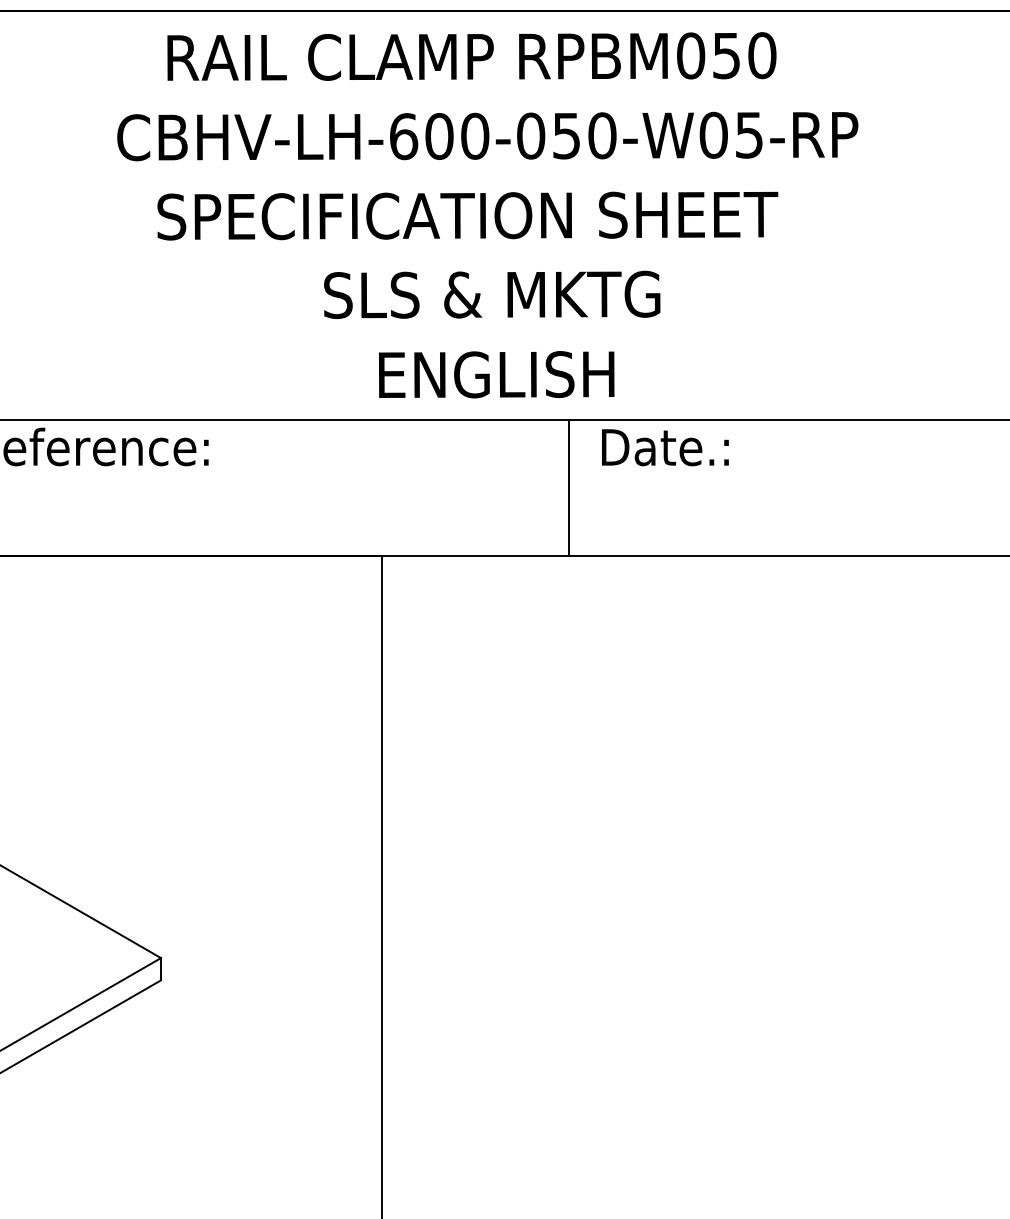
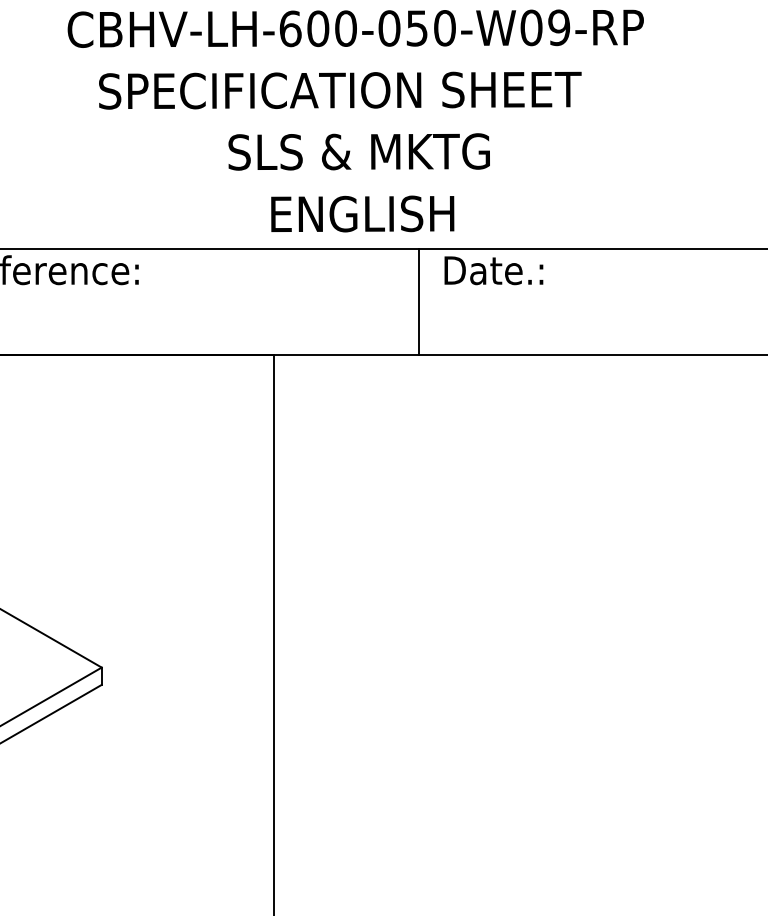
text: (749, 134) -> (559, 27), CBHV-LH-600-050-W05-RP -> CBHV-LH-600-050-W09-RP

